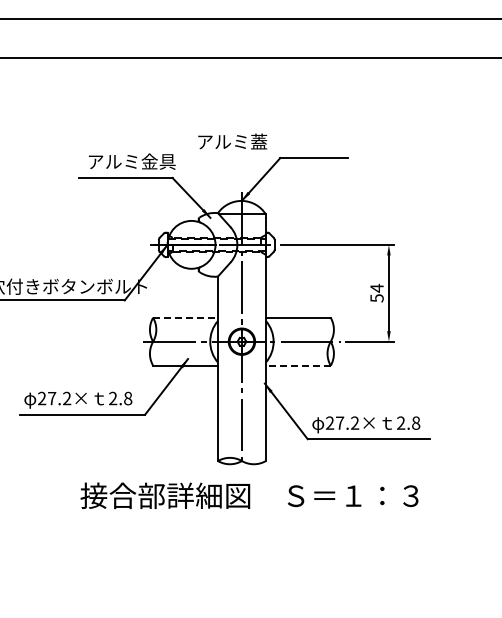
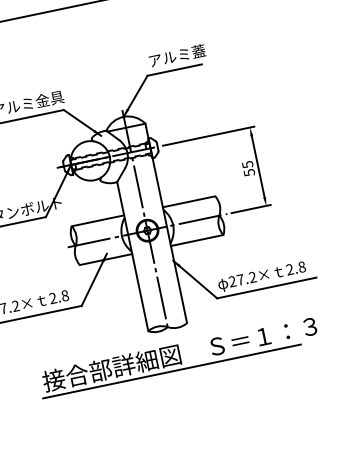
text: (232, 141) -> (177, 55), moved
text: (376, 287) -> (247, 164), 54 -> 55
line: (186, 317) -> (98, 220), dashed -> solid
line: (297, 365) -> (196, 240), dashed -> solid
line: (235, 514) -> (171, 371), added

